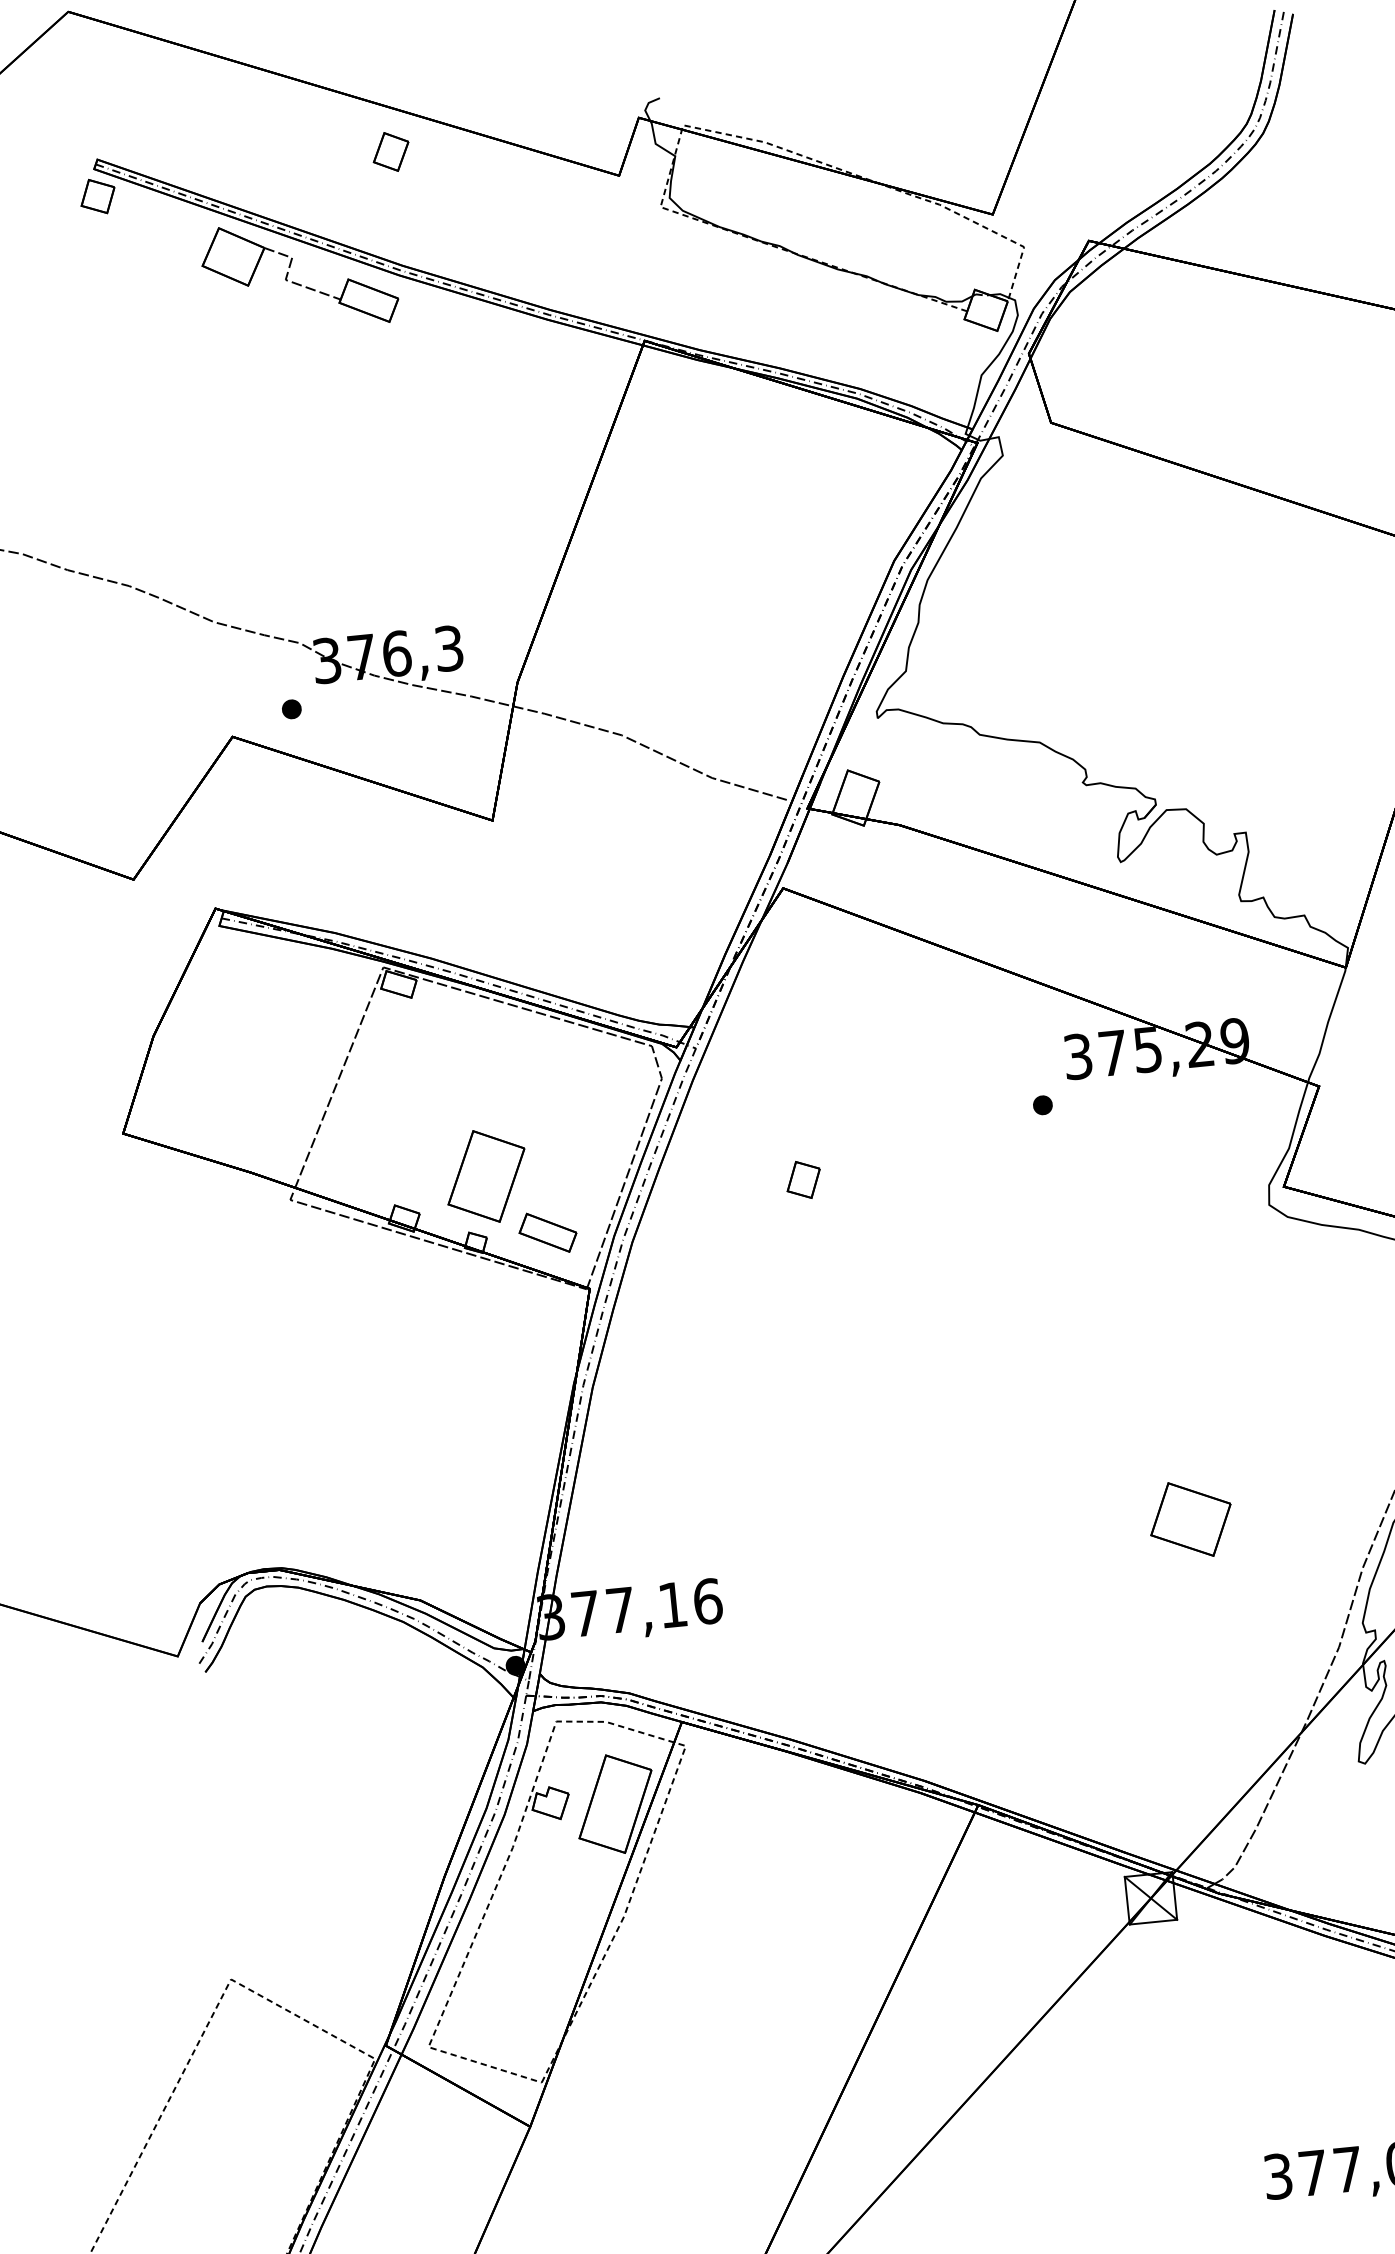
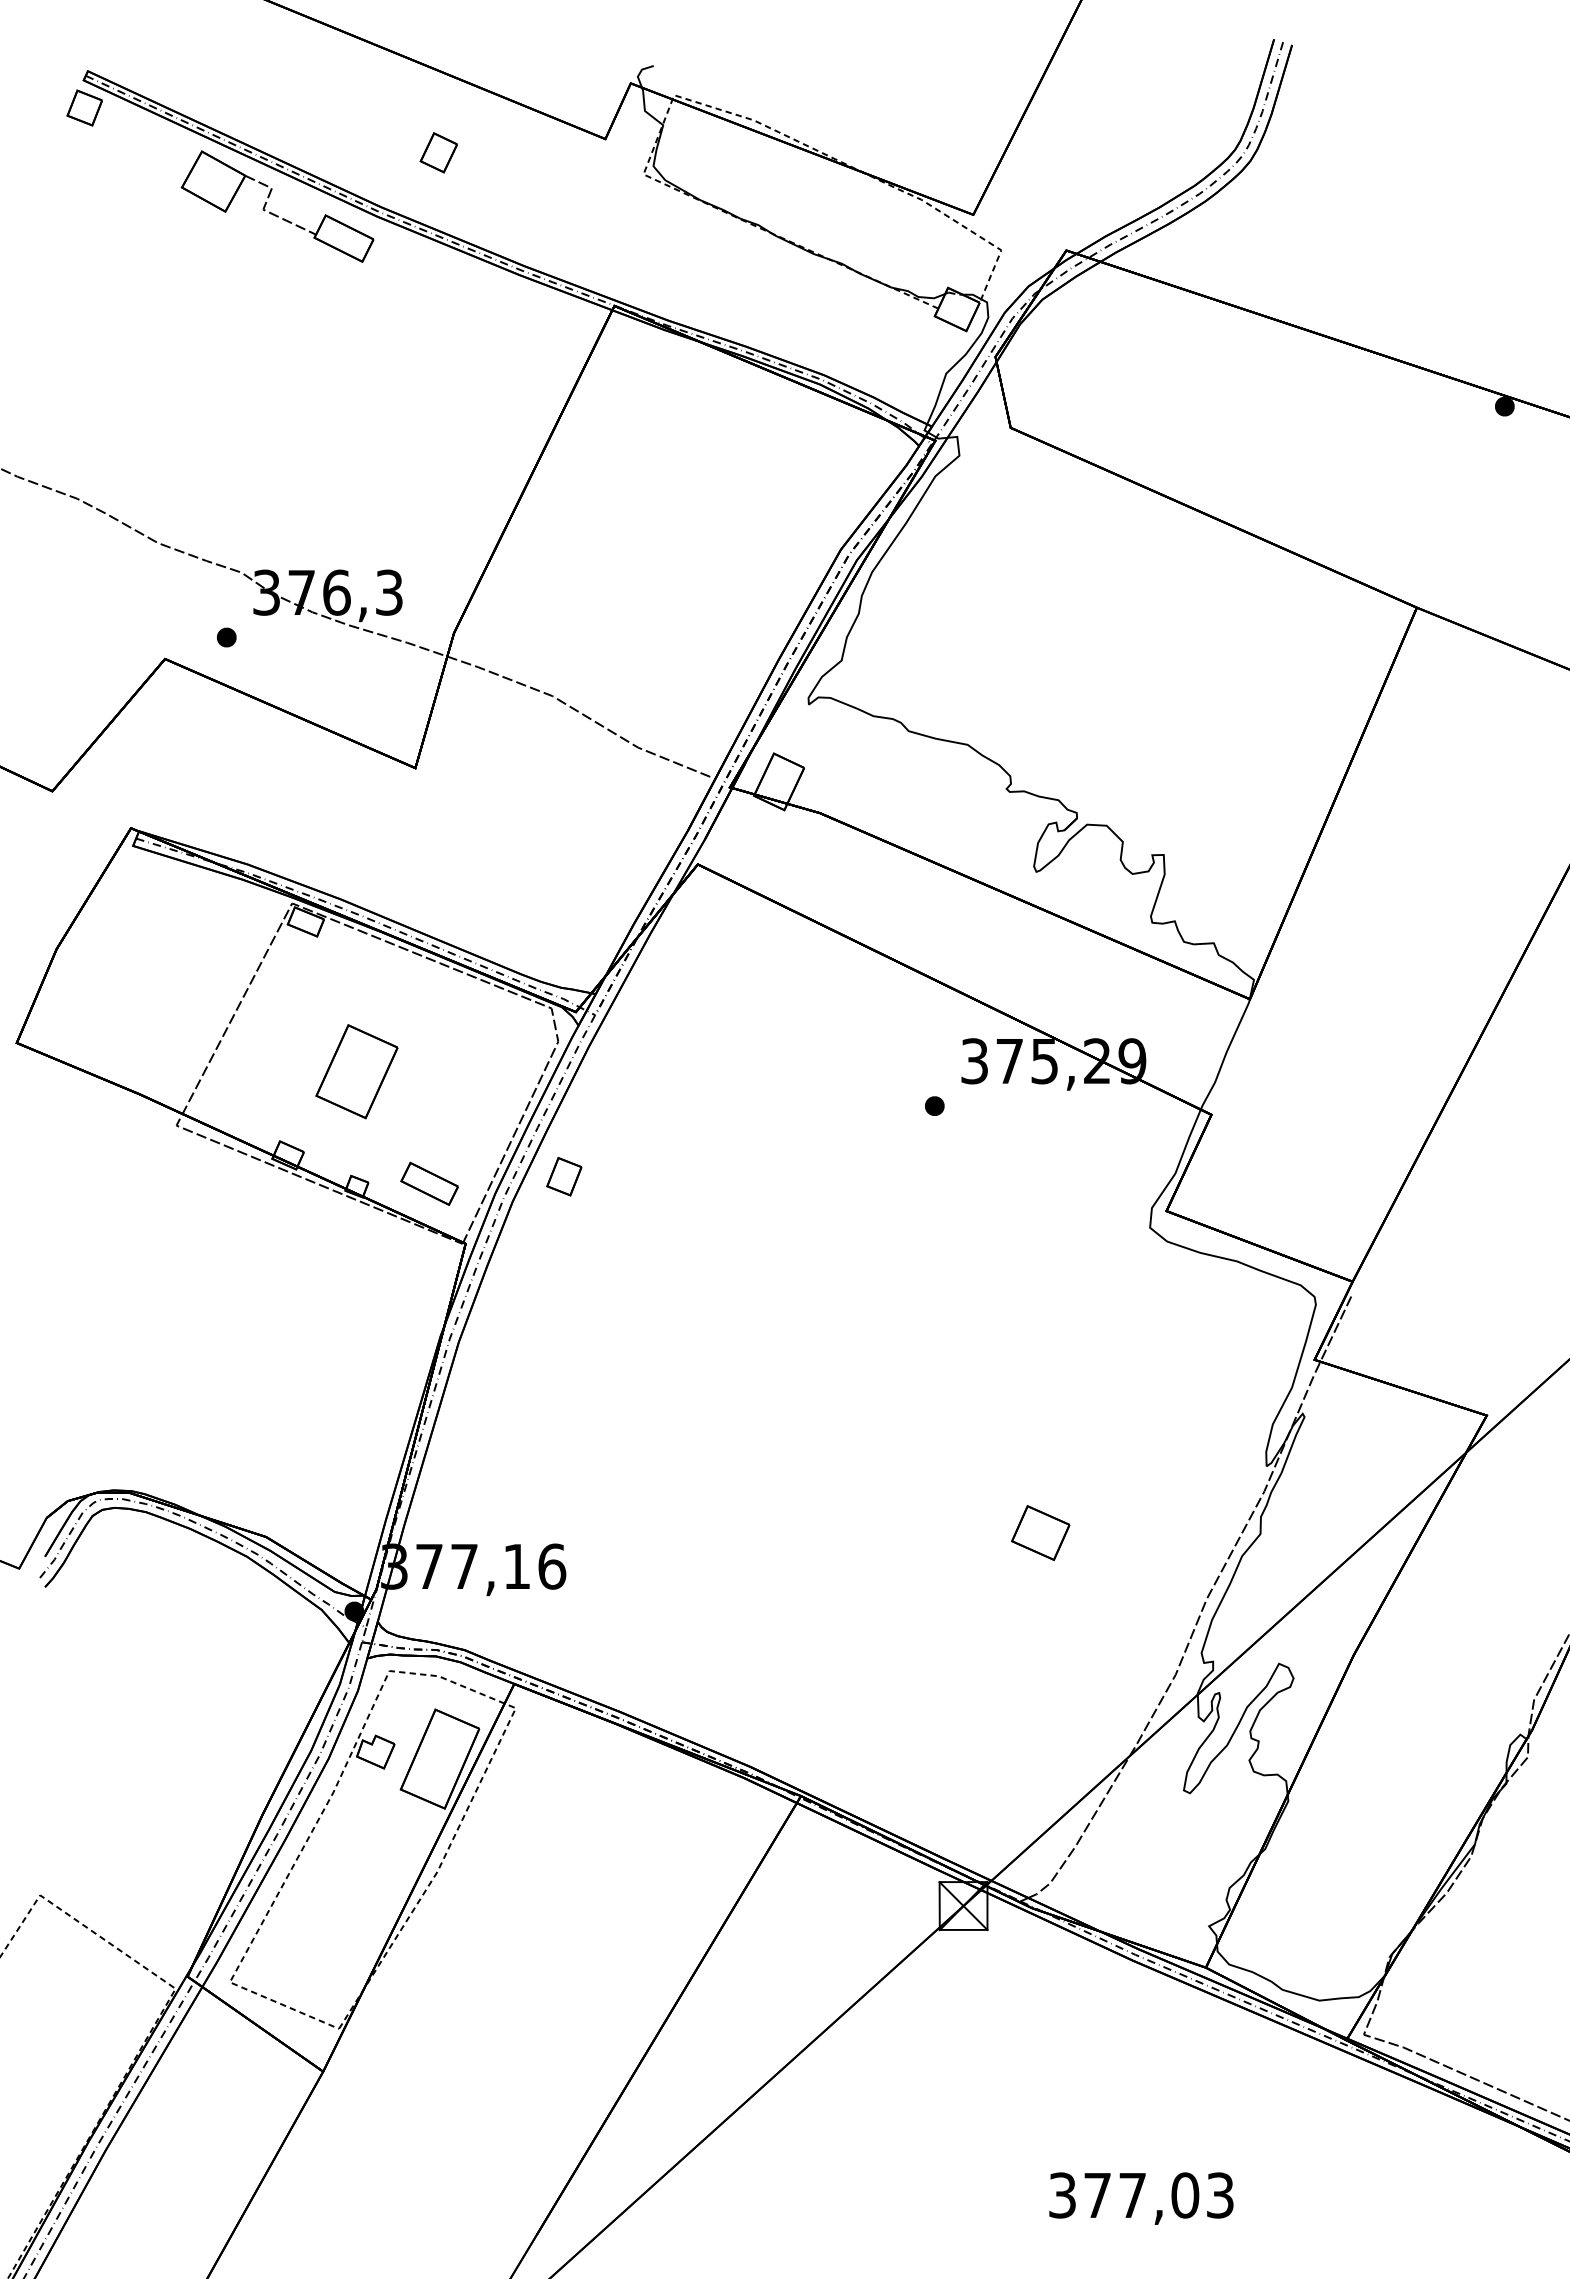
part: (390, 151) -> (438, 152), moved
part: (485, 1176) -> (356, 1071), moved
part: (803, 1179) -> (564, 1176), moved
part: (1190, 1519) -> (1040, 1532), size x0.7

